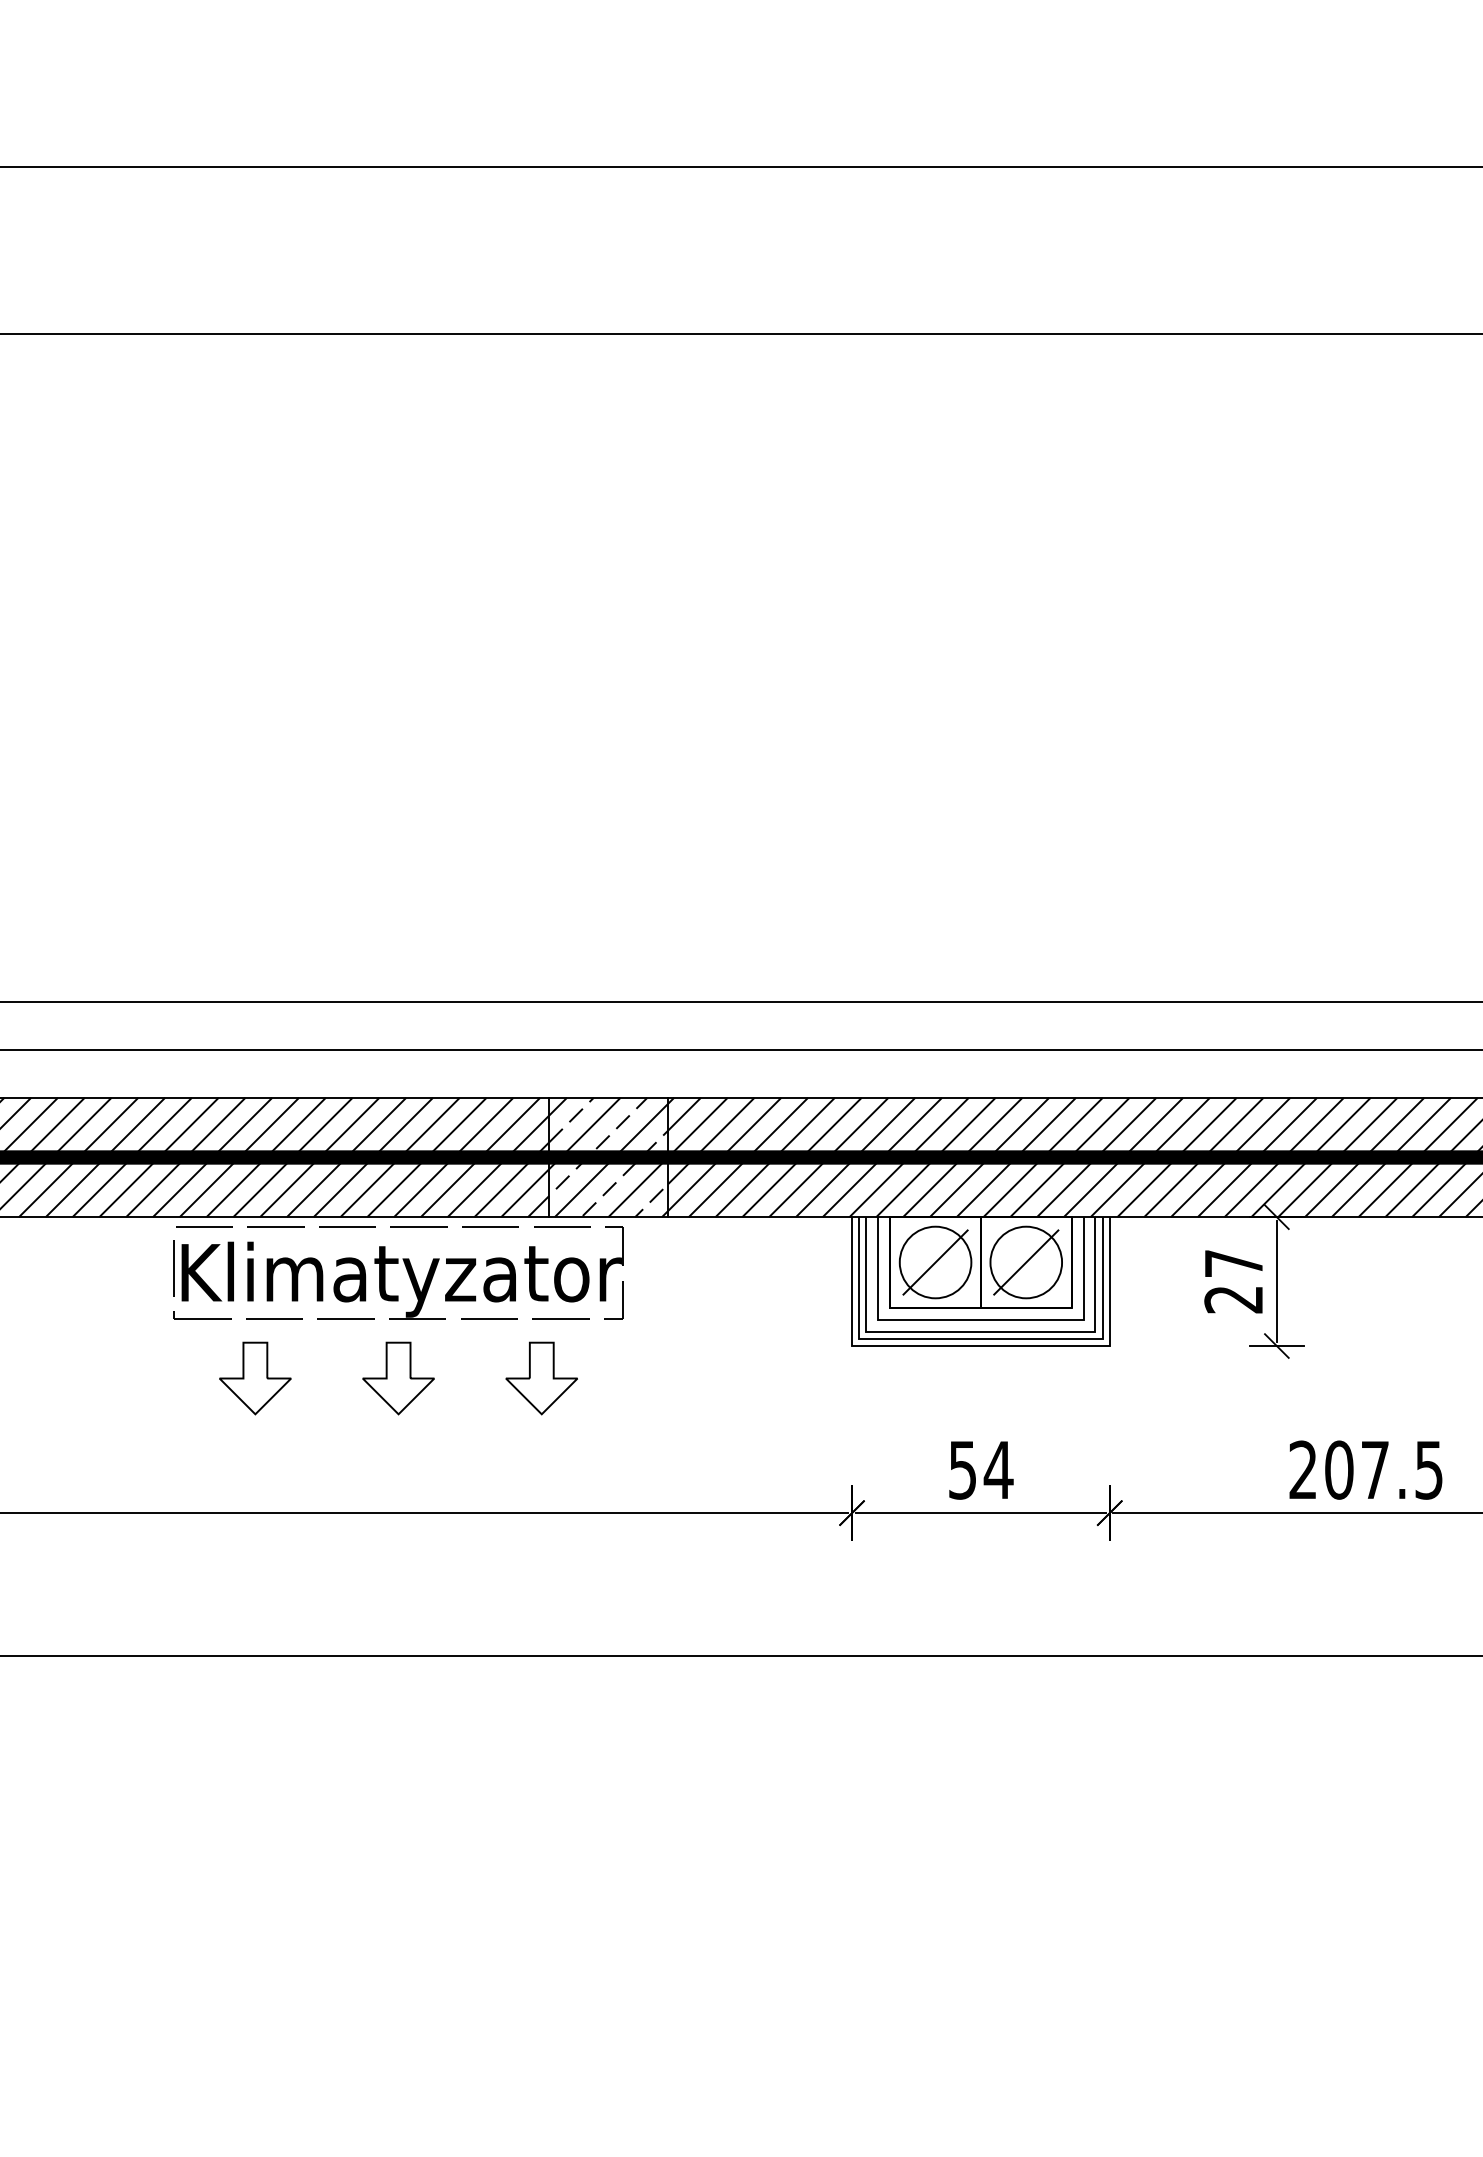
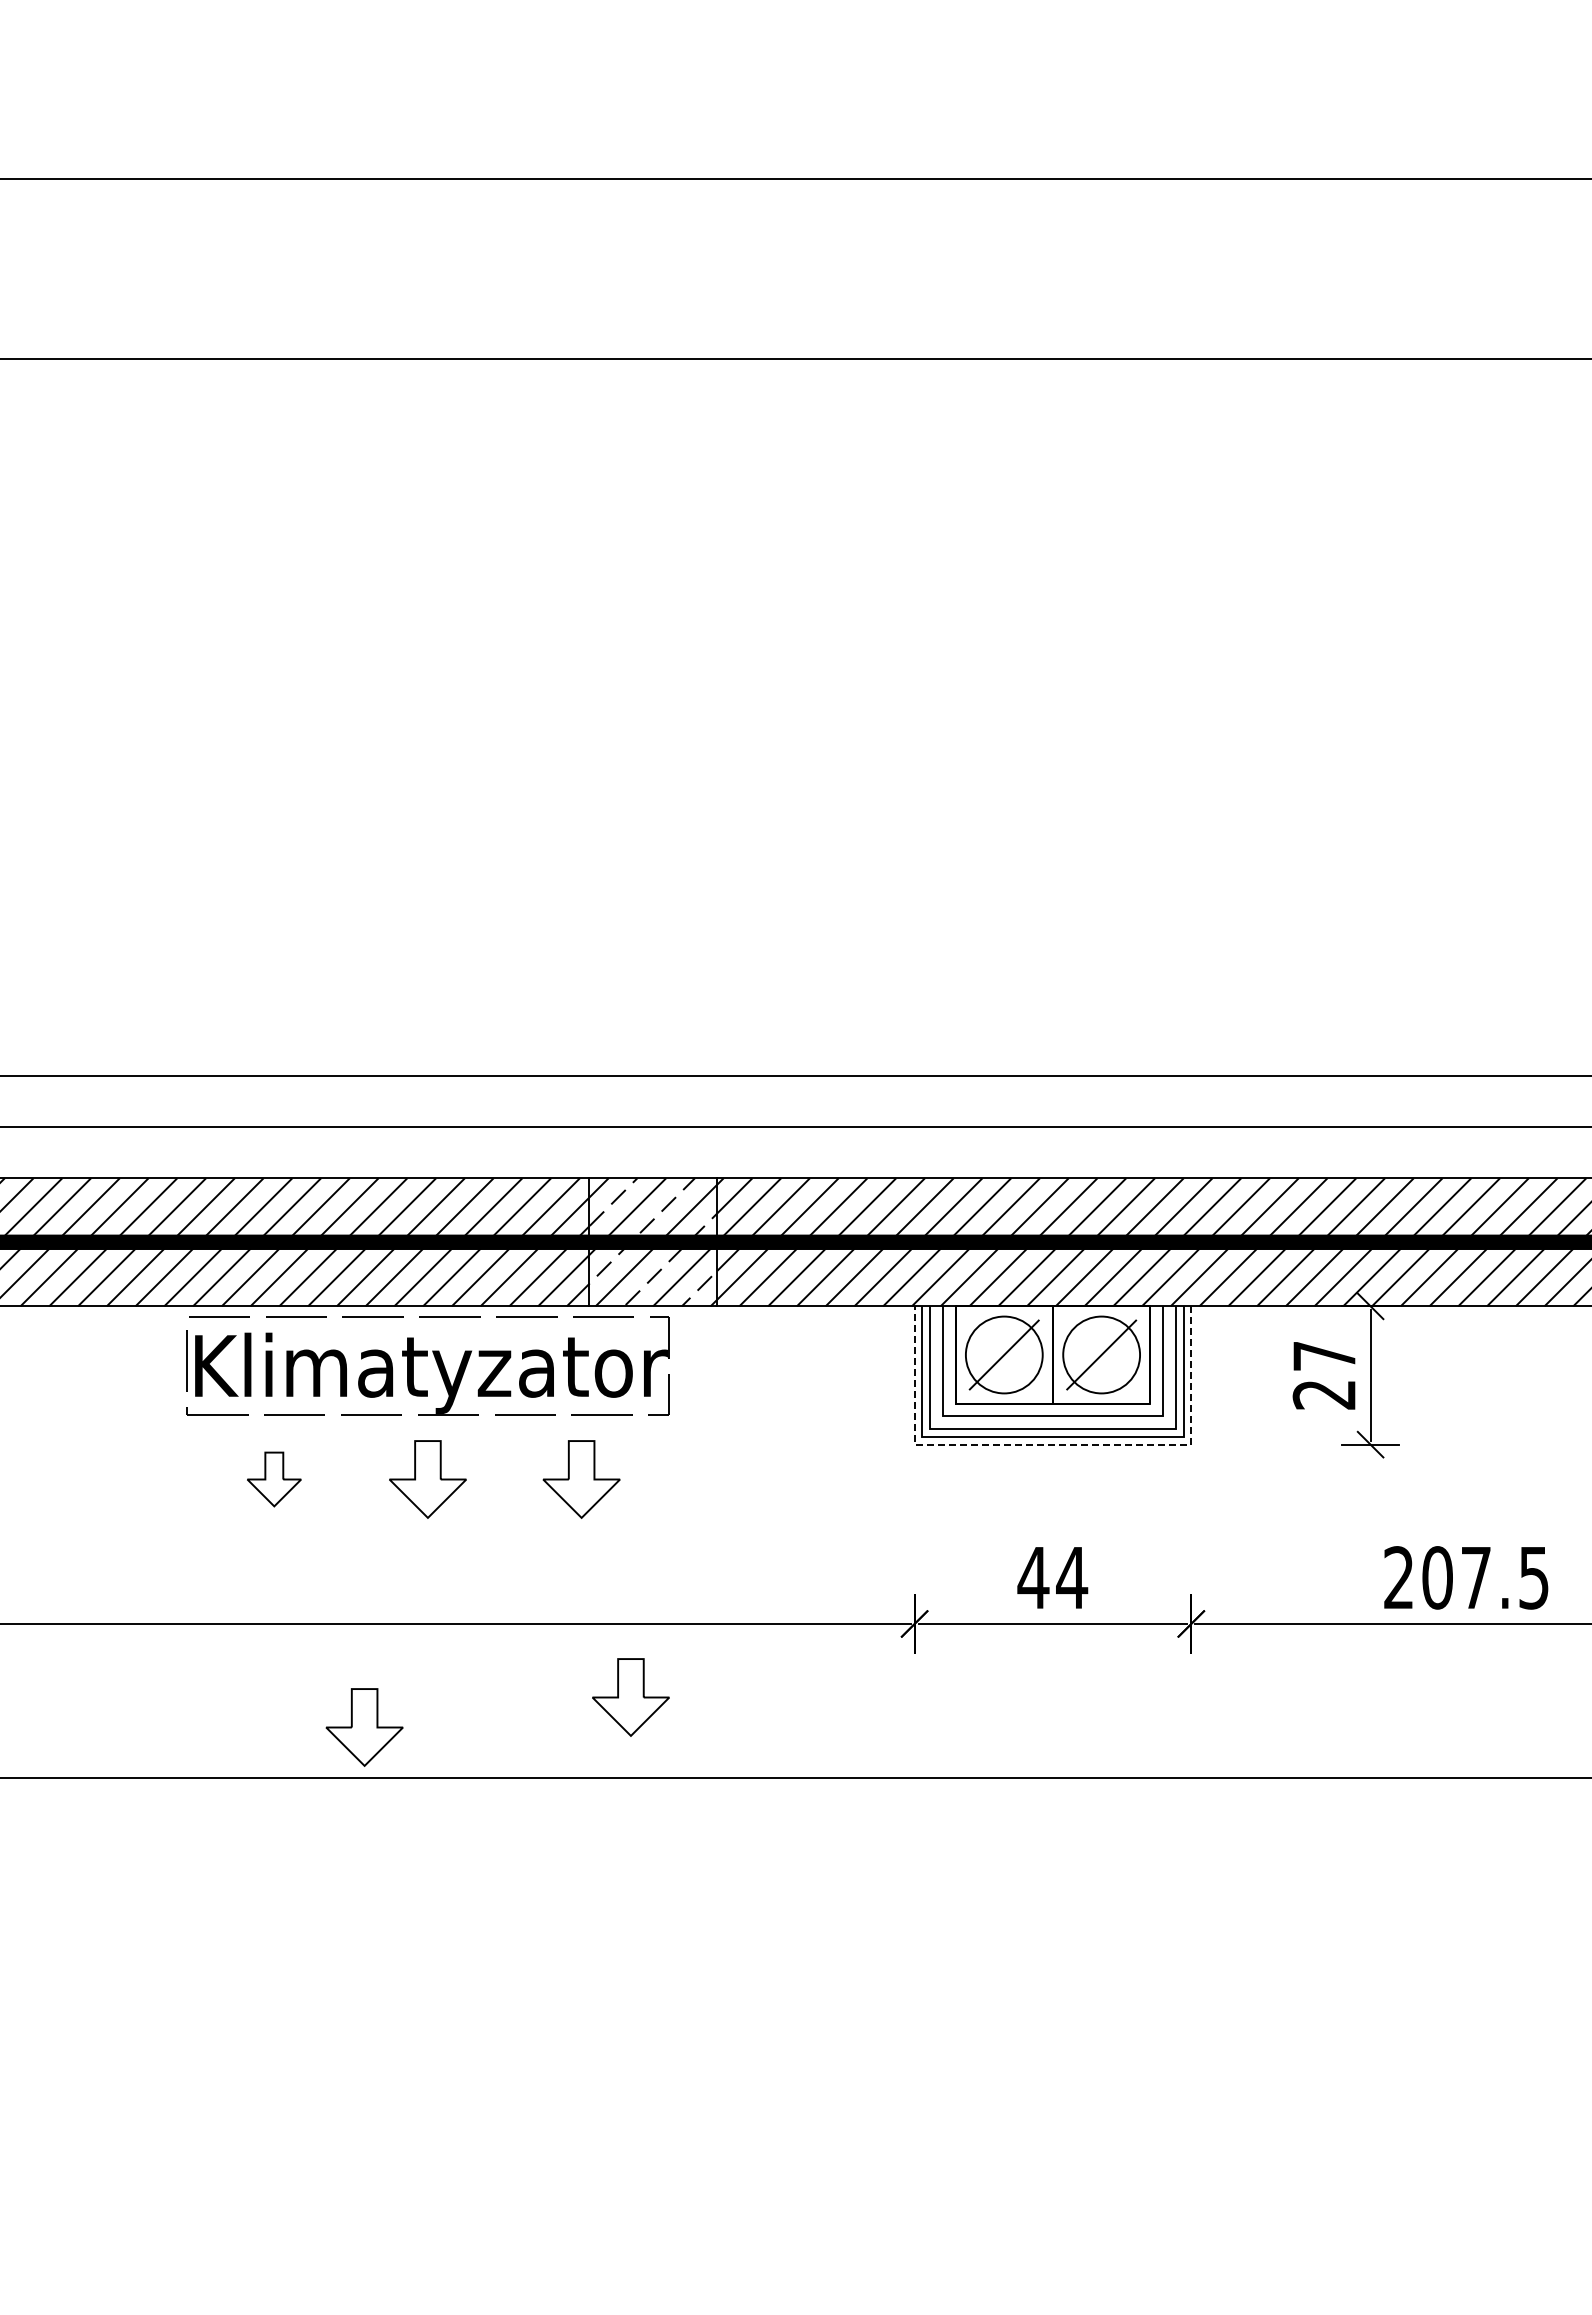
line: (980, 1345) -> (1052, 1444), solid -> dashed
part: (255, 1378) -> (274, 1479), size x0.7
text: (962, 1470) -> (1033, 1578), 54 -> 44
part: (587, 1581) -> (630, 1697), added
part: (339, 1609) -> (364, 1727), added

